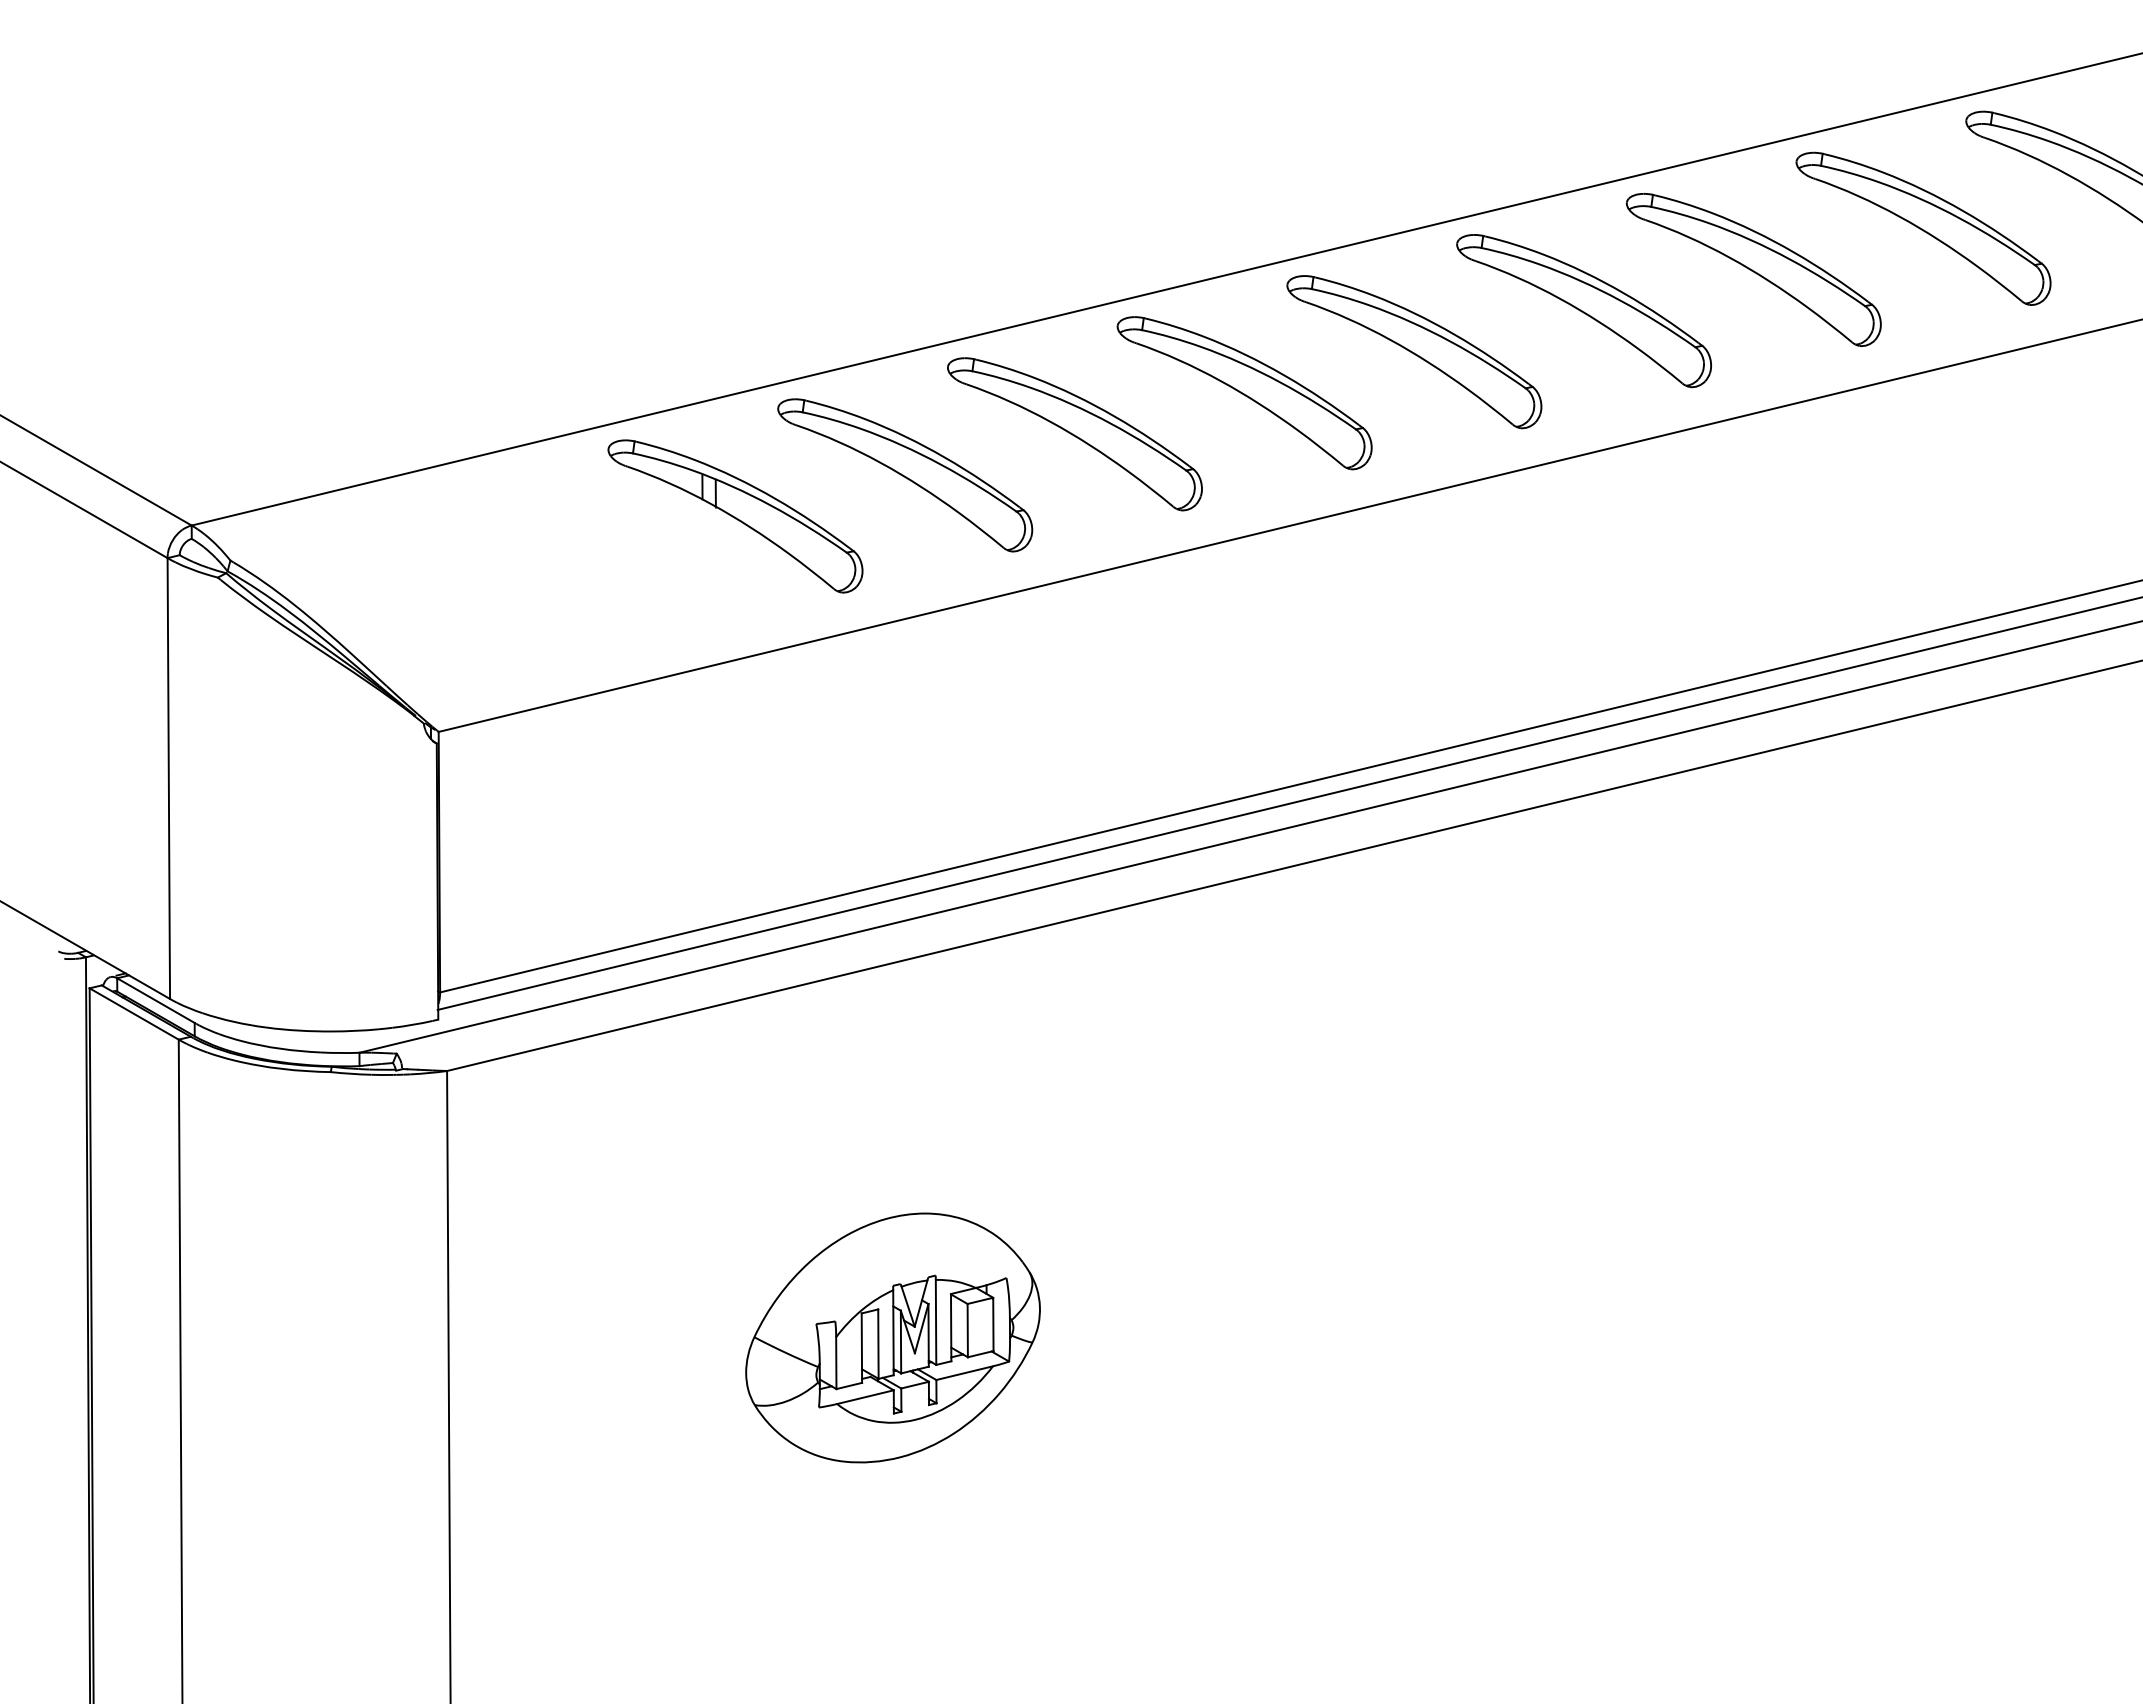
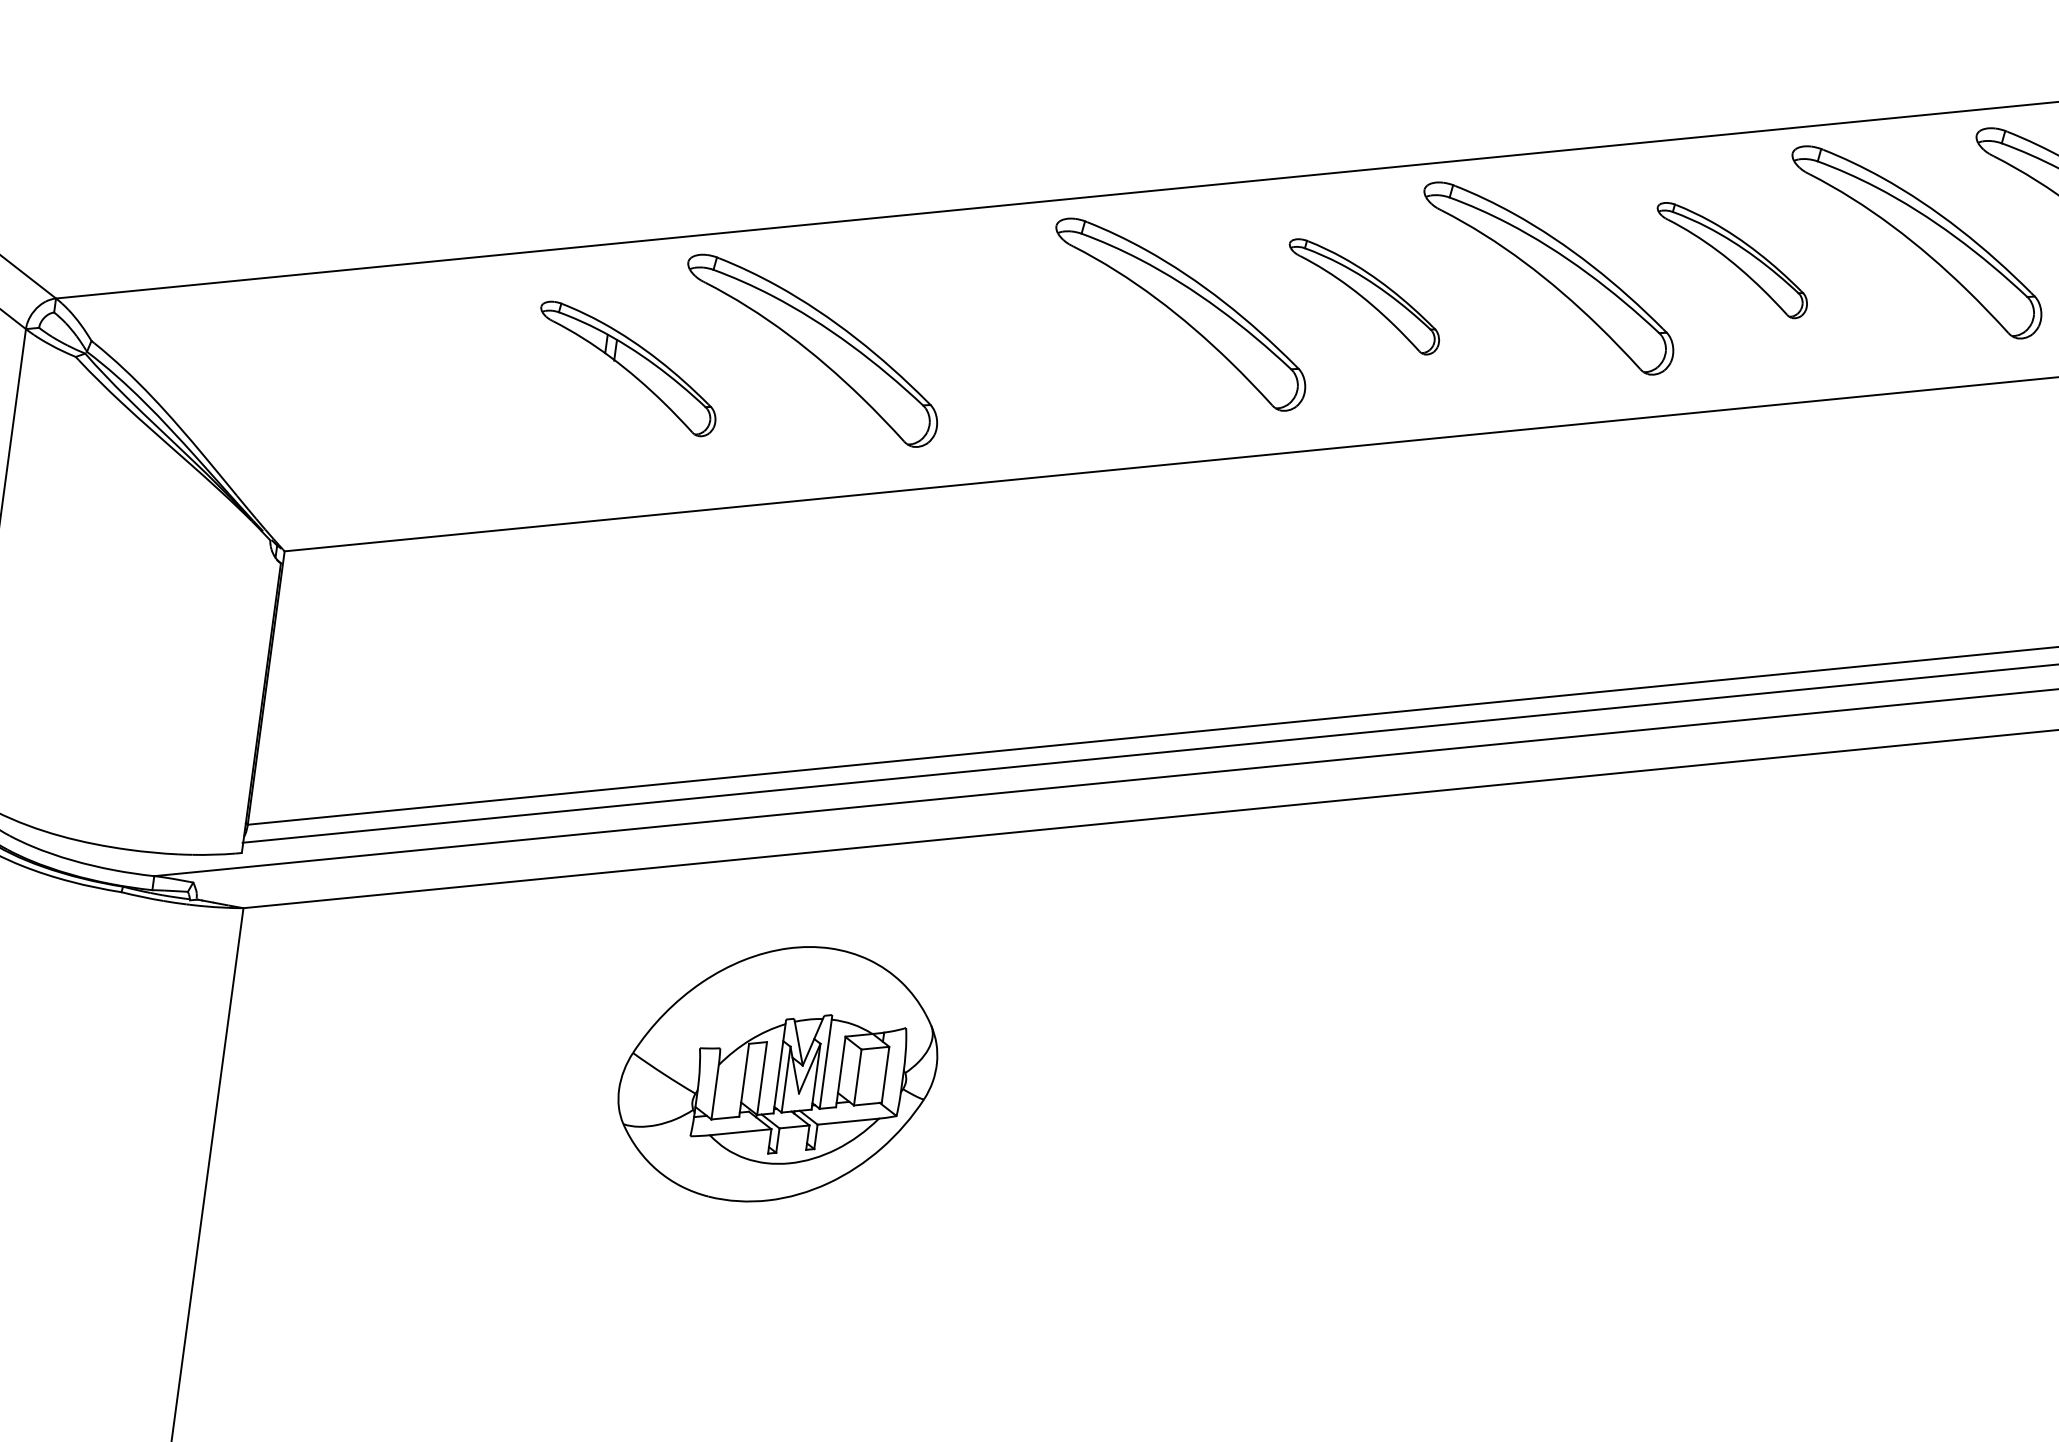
part: (1753, 269) -> (1731, 260), size x0.6
part: (1414, 352) -> (1363, 297), size x0.6
part: (1074, 434) -> (995, 333), removed
part: (735, 516) -> (627, 369), size x0.7
part: (892, 1337) -> (777, 1073), moved

